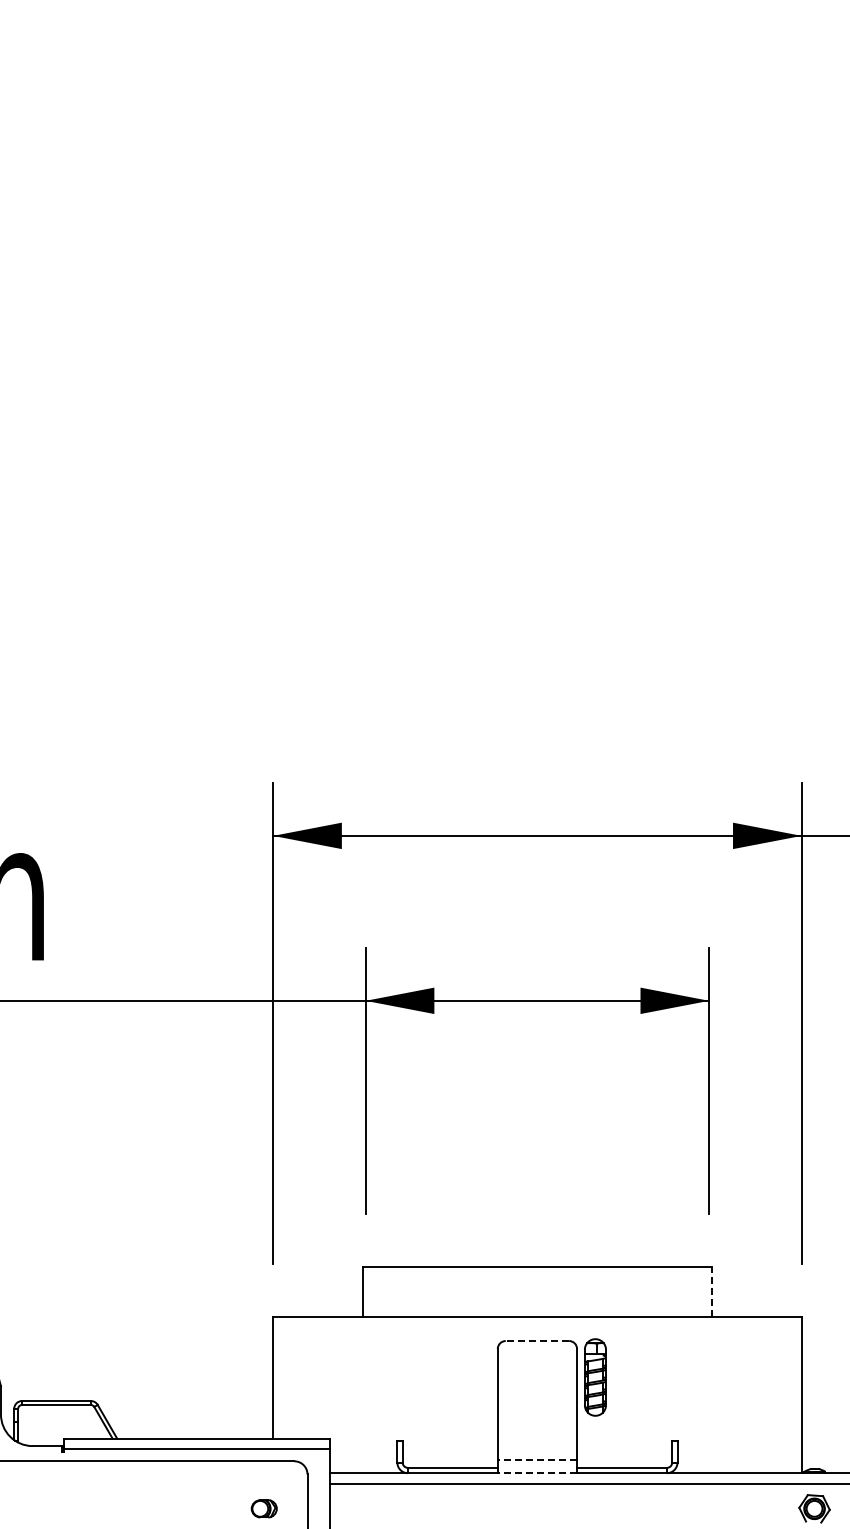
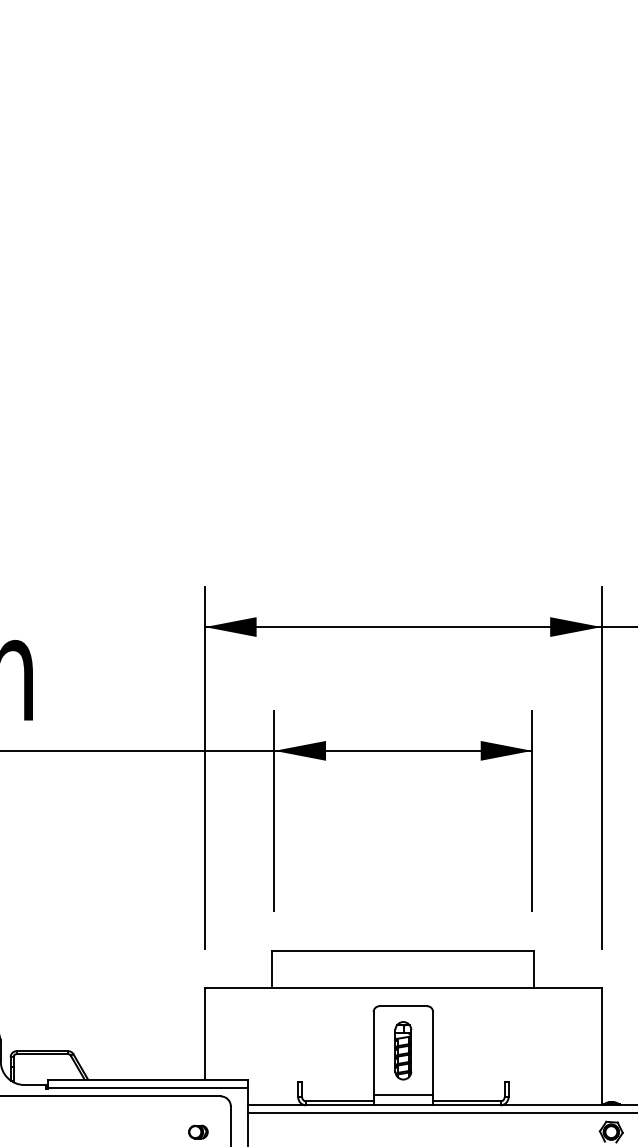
line: (711, 1291) -> (534, 969), dashed -> solid
line: (537, 1341) -> (403, 1006), dashed -> solid
part: (595, 1377) -> (403, 1050), moved
line: (537, 1459) -> (403, 1095), dashed -> solid
line: (537, 1473) -> (403, 1105), dashed -> solid

